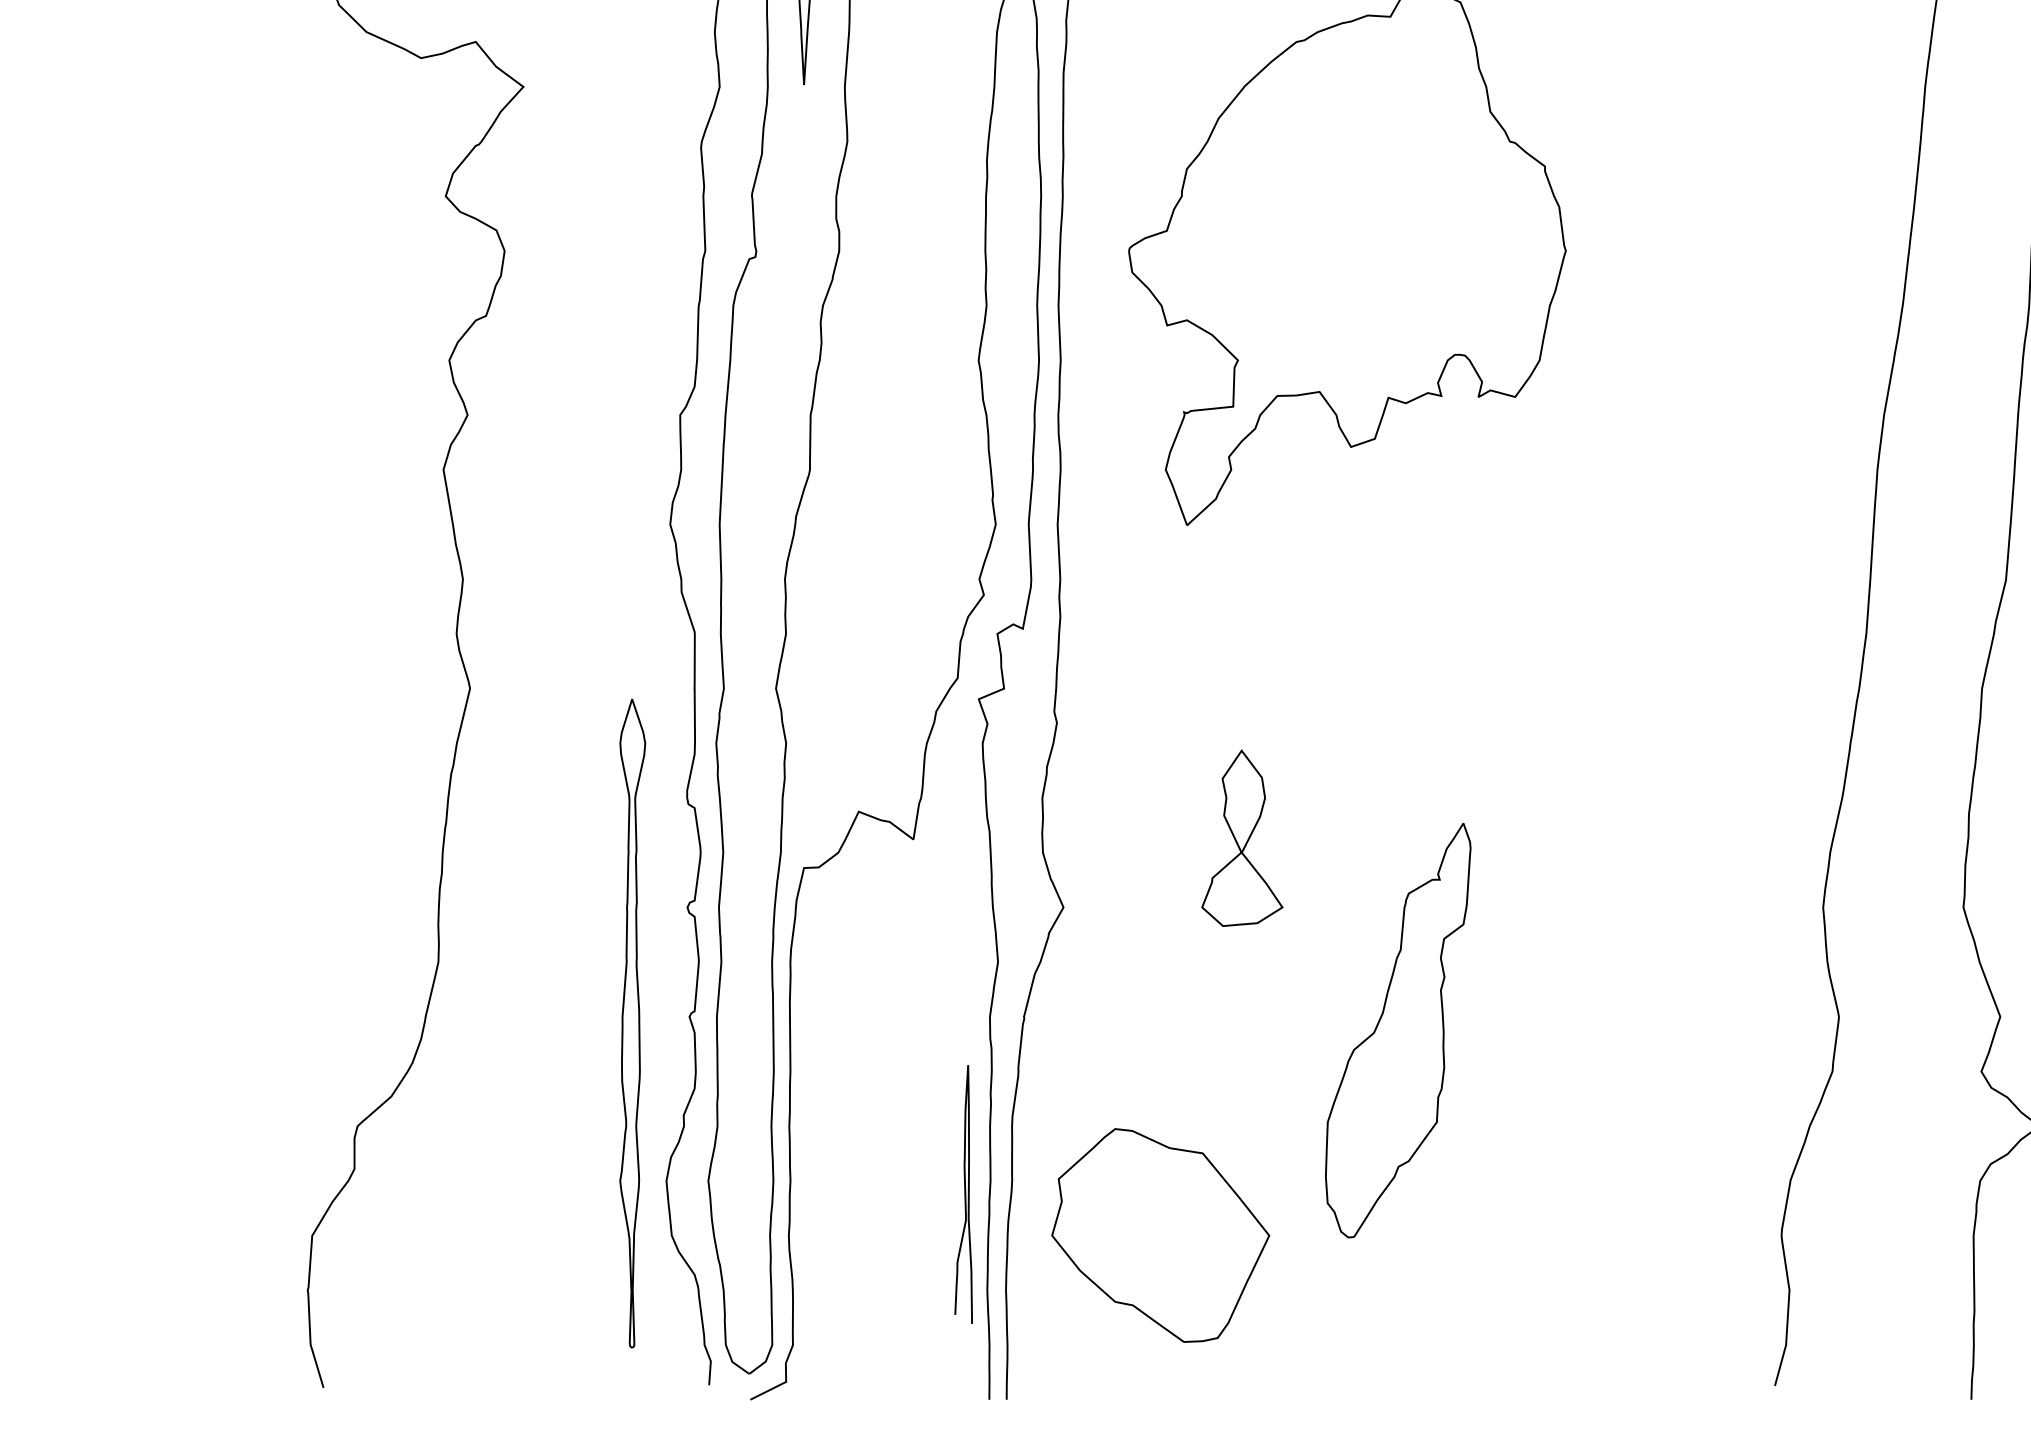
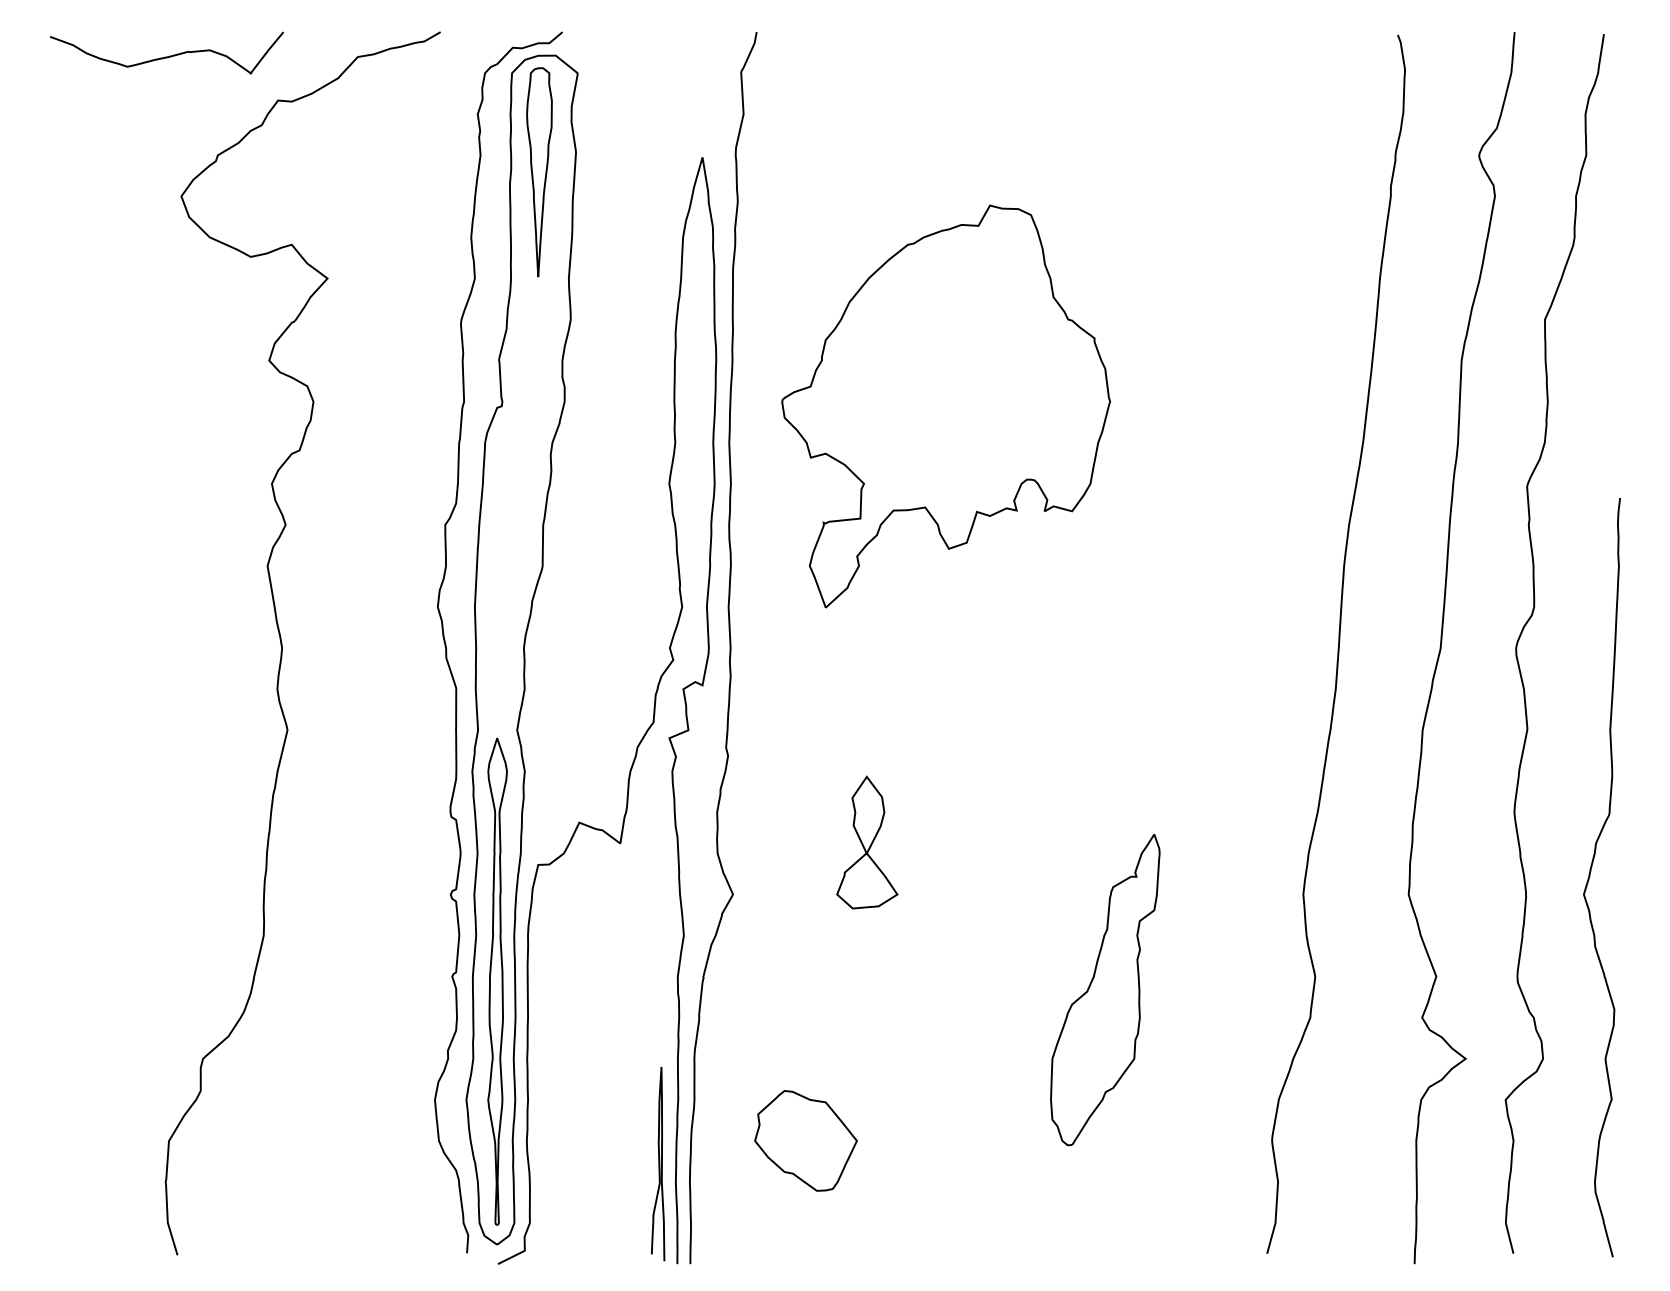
part: (632, 1023) -> (497, 981), moved
part: (1398, 1031) -> (1105, 990), moved
curve: (964, 1193) -> (658, 1163), moved
part: (1160, 1235) -> (805, 1140), size x0.62

